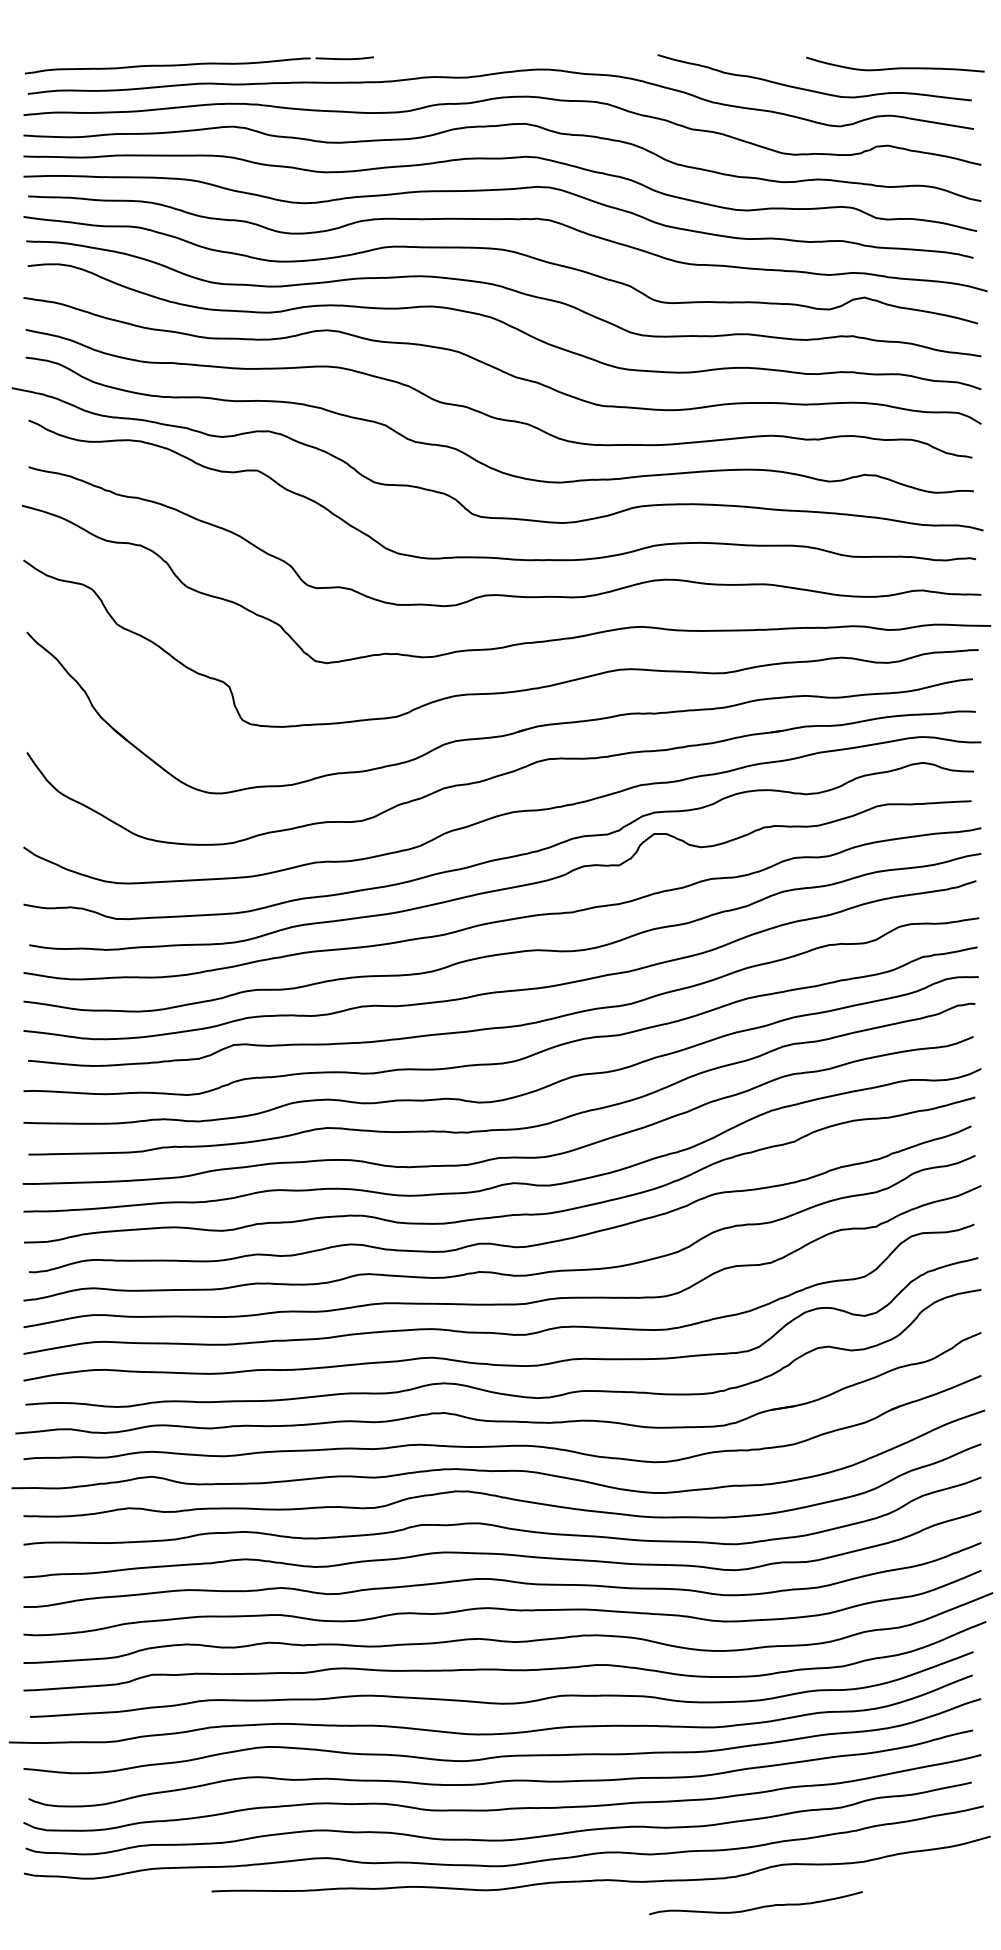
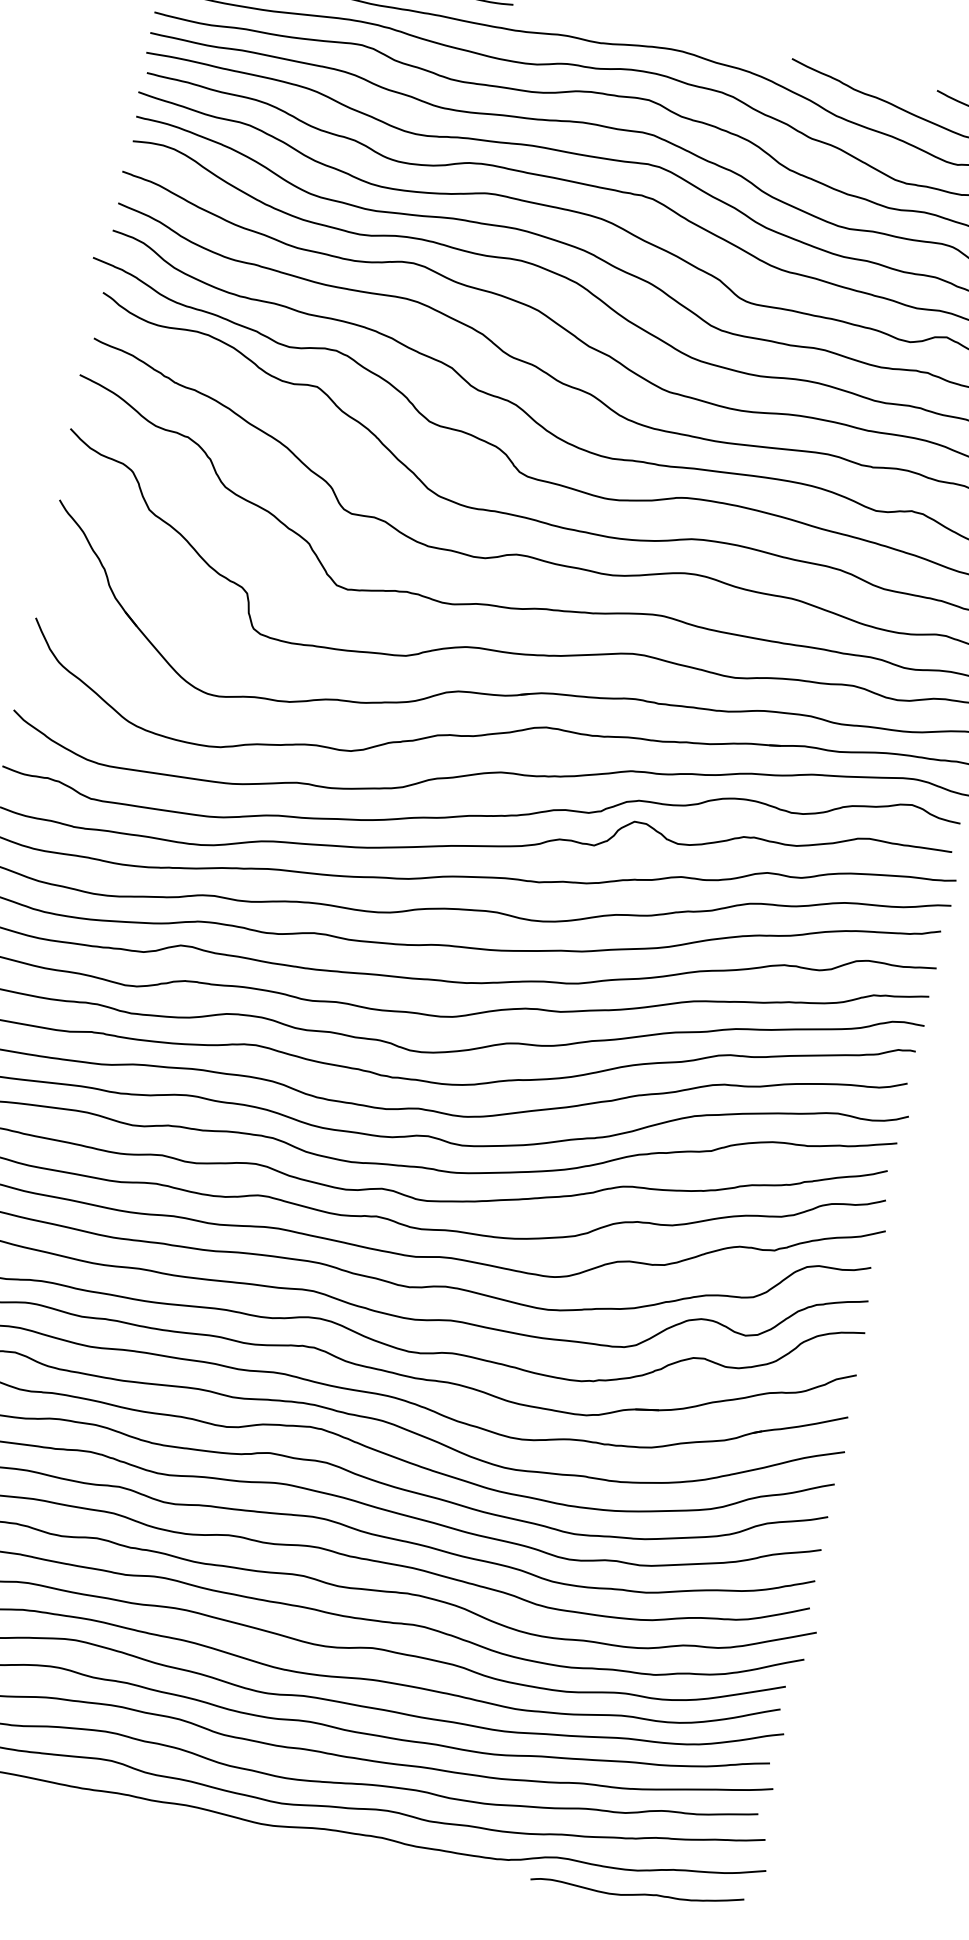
curve: (755, 1907) -> (636, 1893), moved

